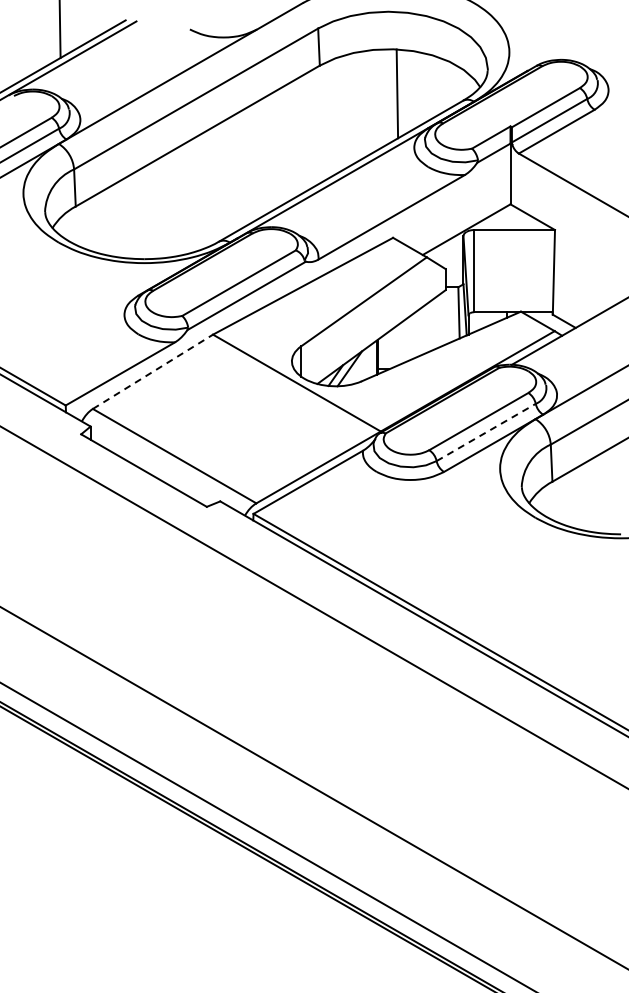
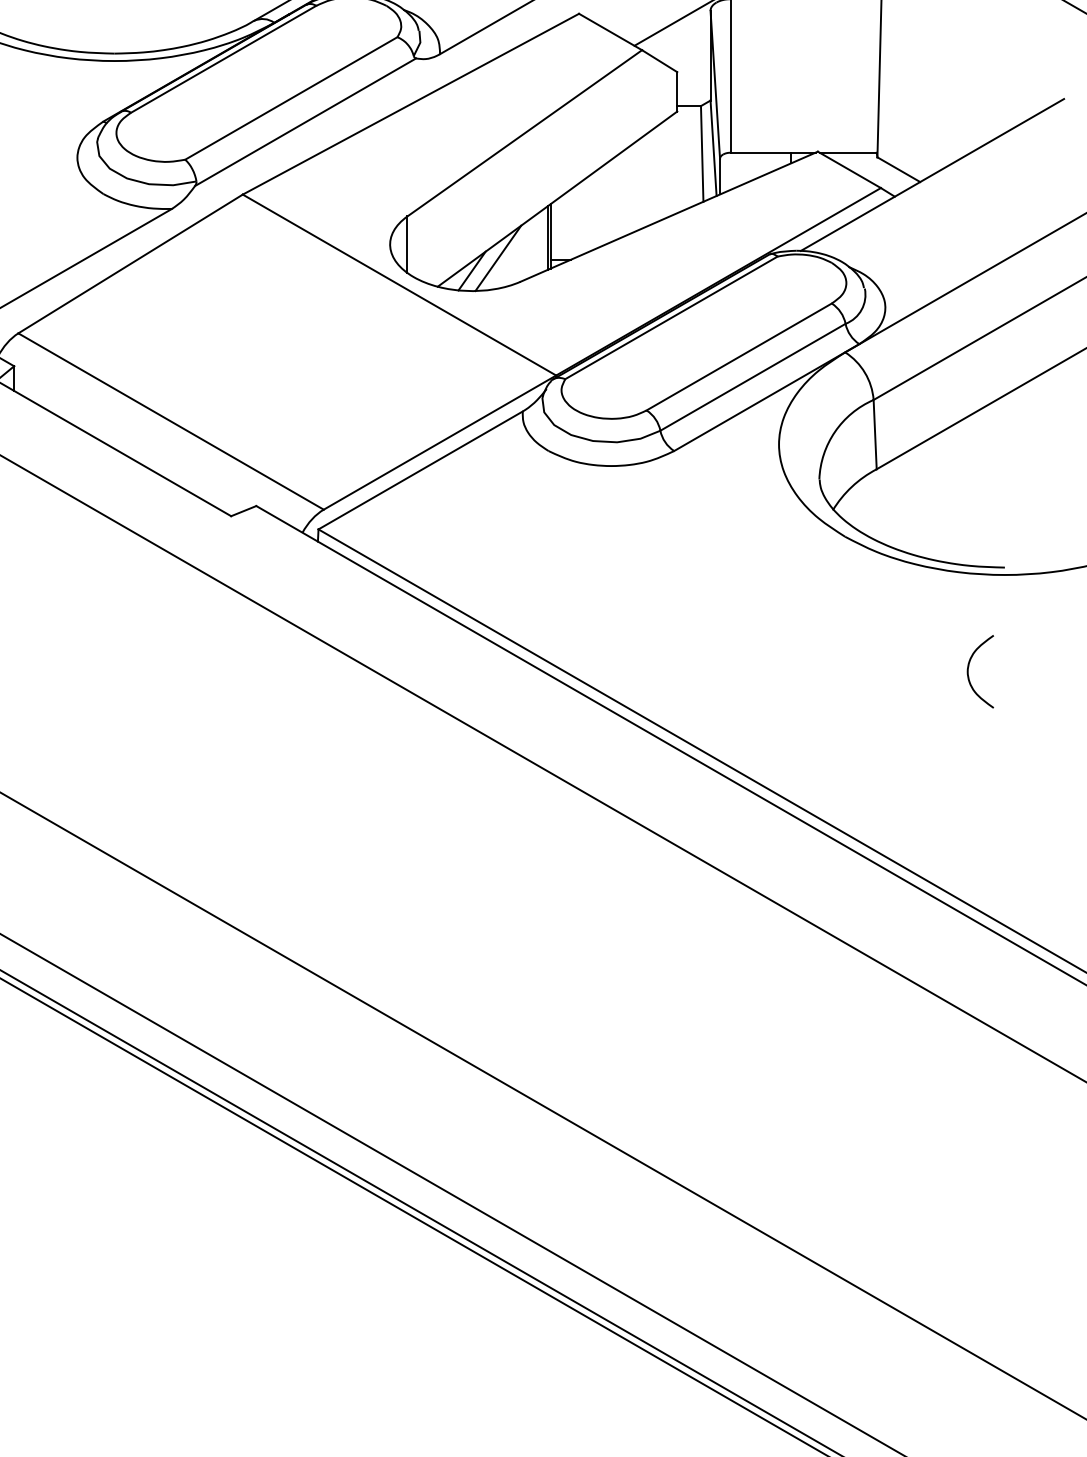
line: (152, 371) -> (129, 263), dashed -> solid
line: (486, 432) -> (753, 377), dashed -> solid
curve: (602, 589) -> (970, 670), added

